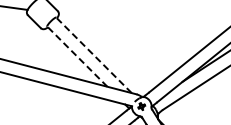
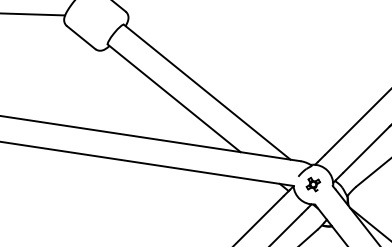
line: (93, 54) -> (206, 90), dashed -> solid
line: (77, 56) -> (174, 97), dashed -> solid

